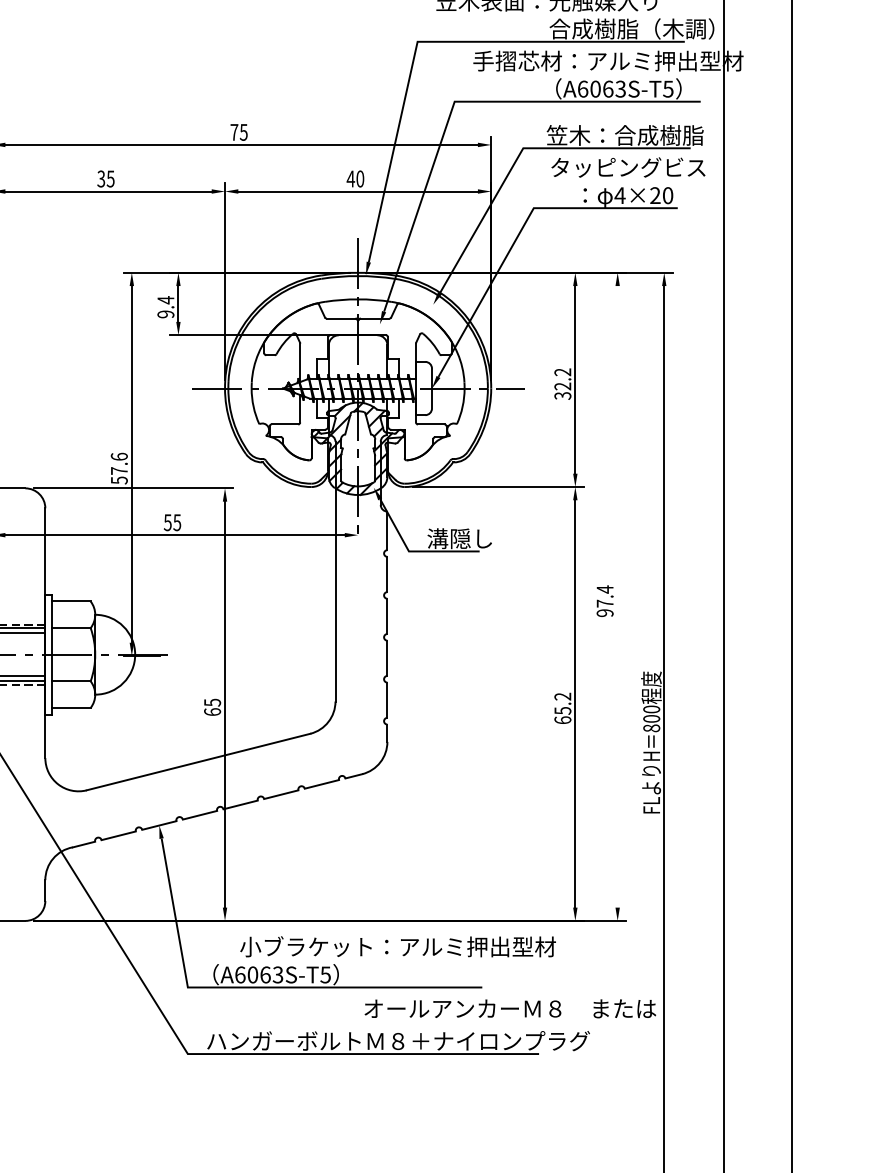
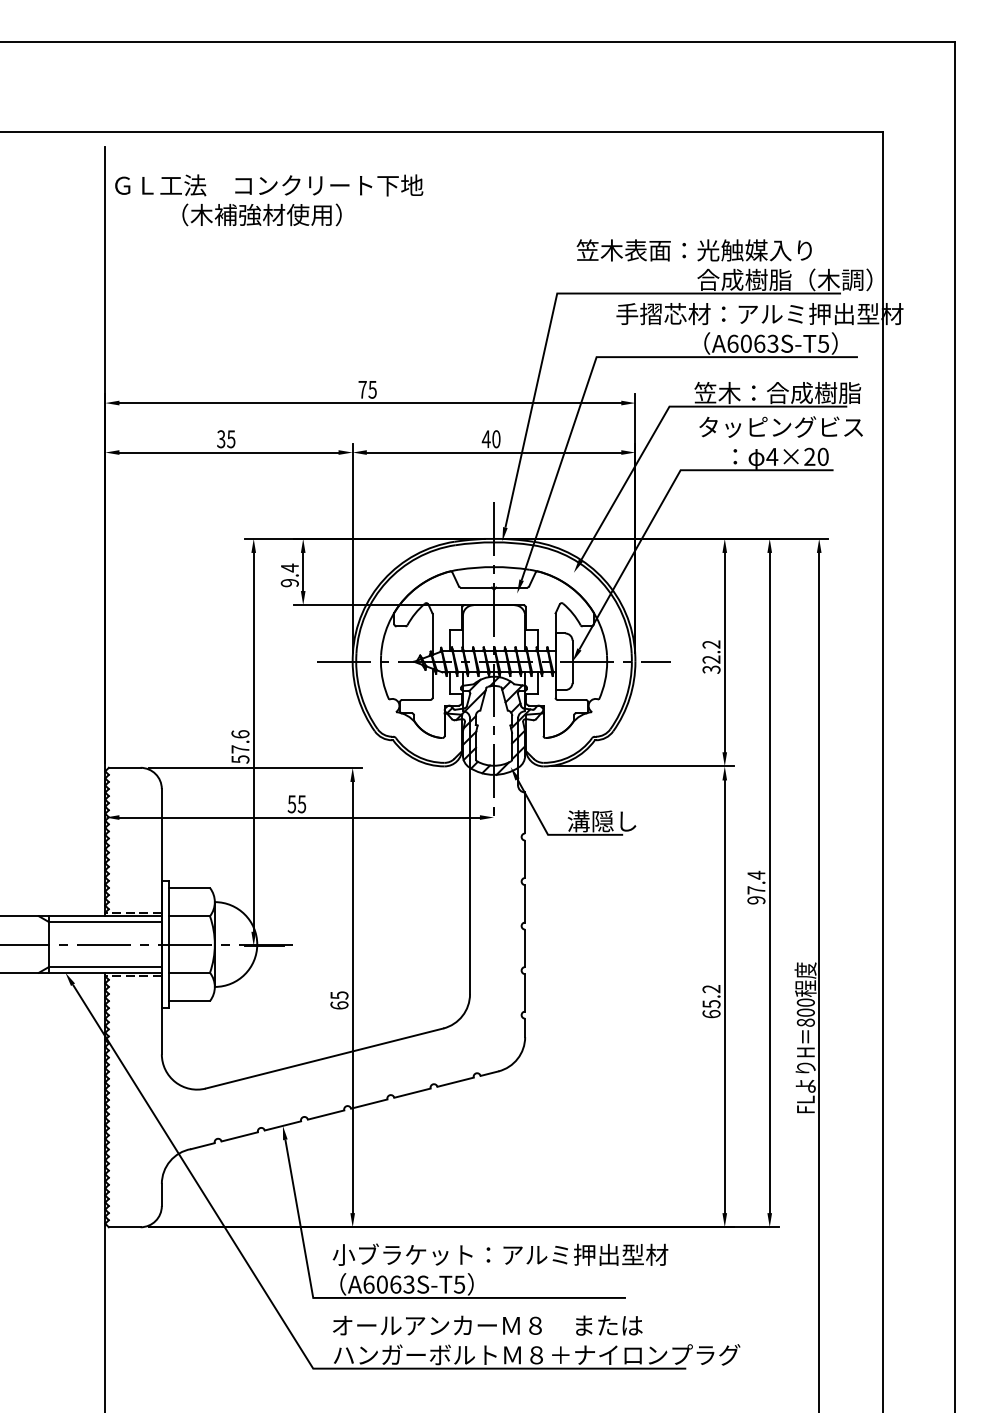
line: (617, 596) -> (769, 882), added
text: (398, 946) -> (500, 1254), moved
text: (510, 1008) -> (487, 1325), moved

